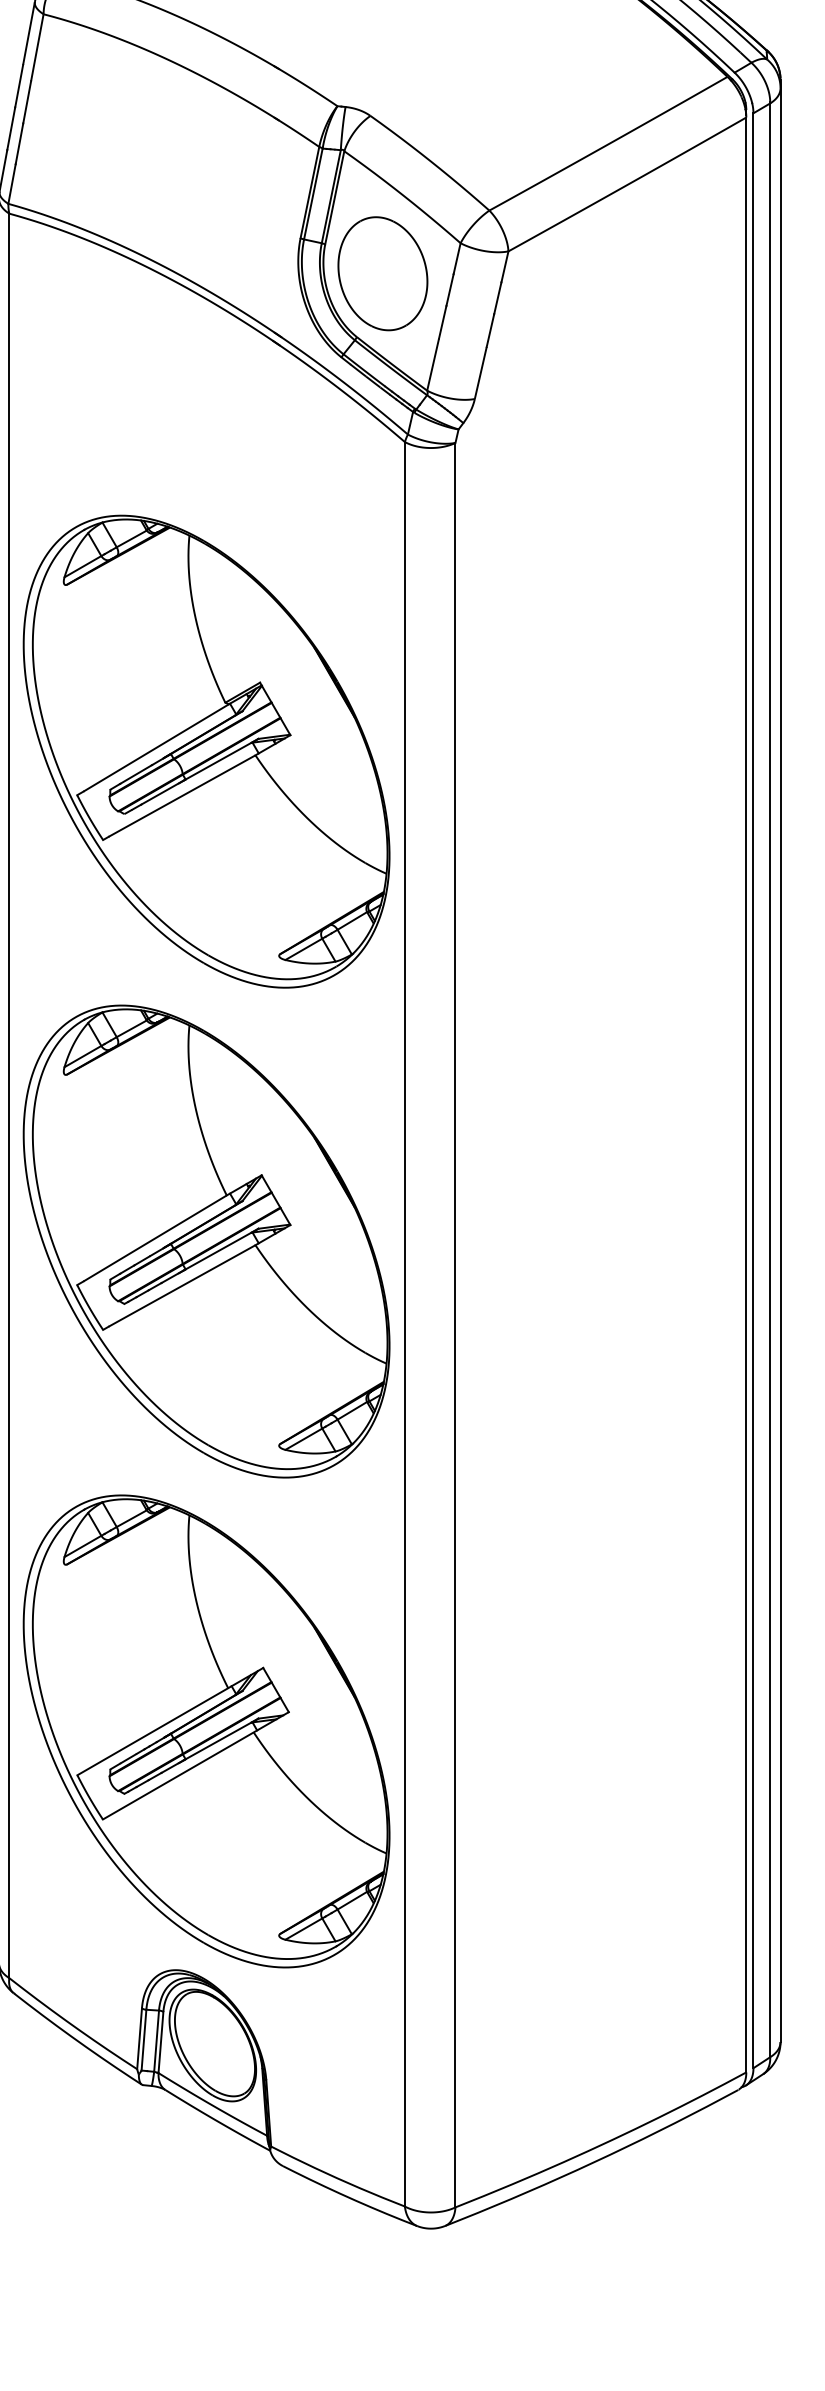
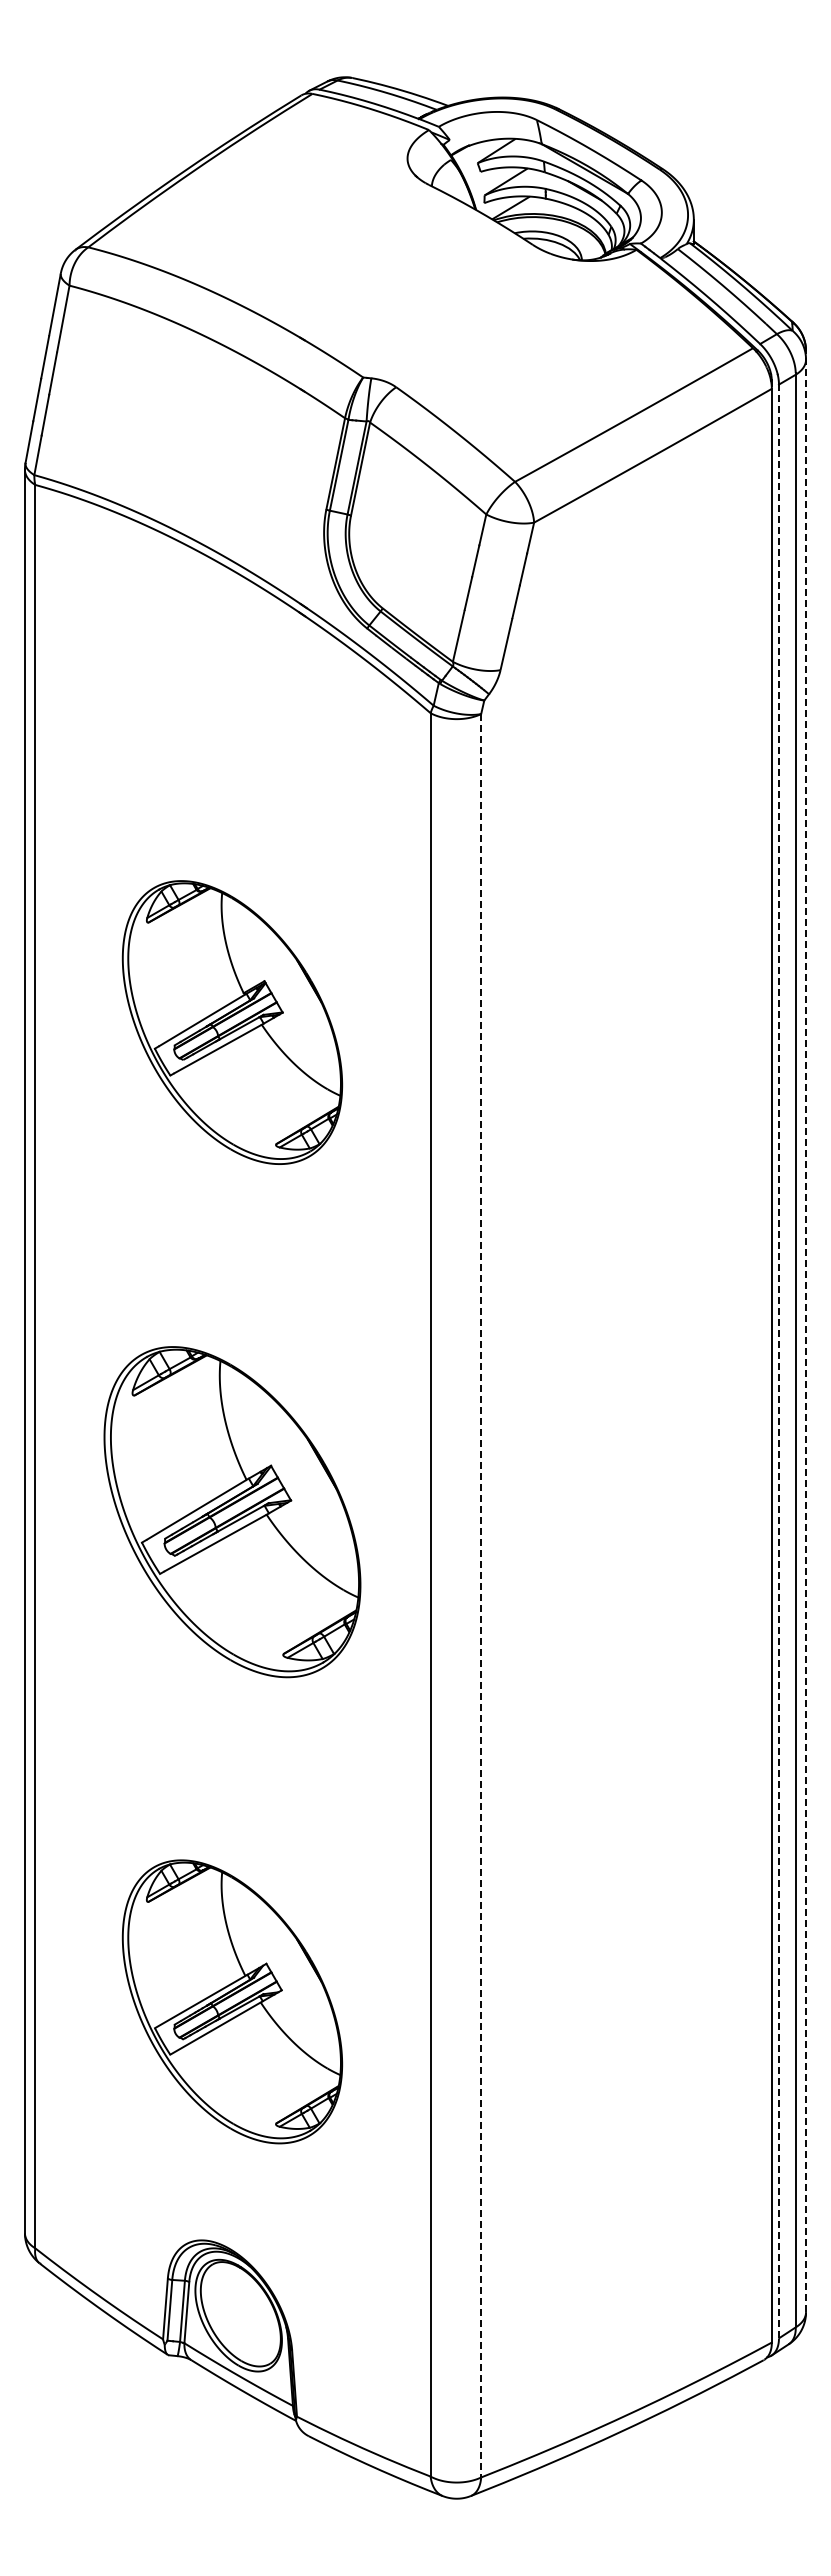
part: (382, 273) -> (408, 544), removed
part: (206, 751) -> (232, 1022), size x0.6
line: (780, 1060) -> (806, 1331), solid -> dashed
line: (752, 1090) -> (778, 1361), solid -> dashed
part: (206, 1240) -> (232, 1511), size x0.7
line: (455, 1324) -> (481, 1595), solid -> dashed
part: (206, 1731) -> (232, 2001), size x0.6

